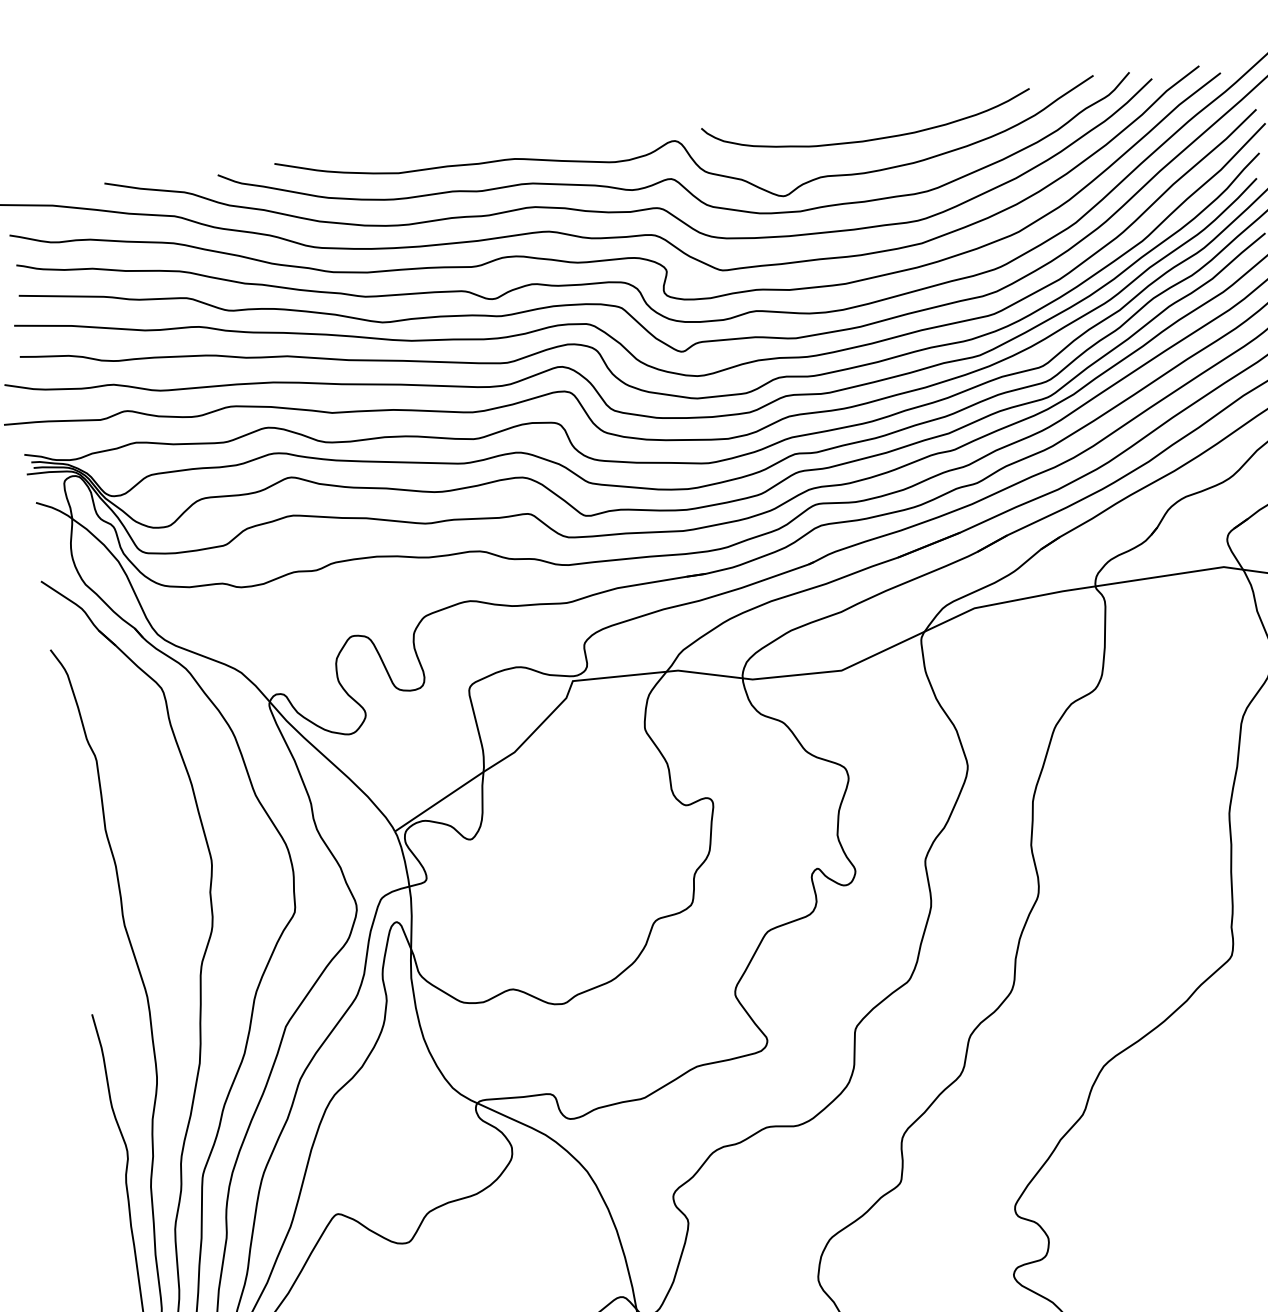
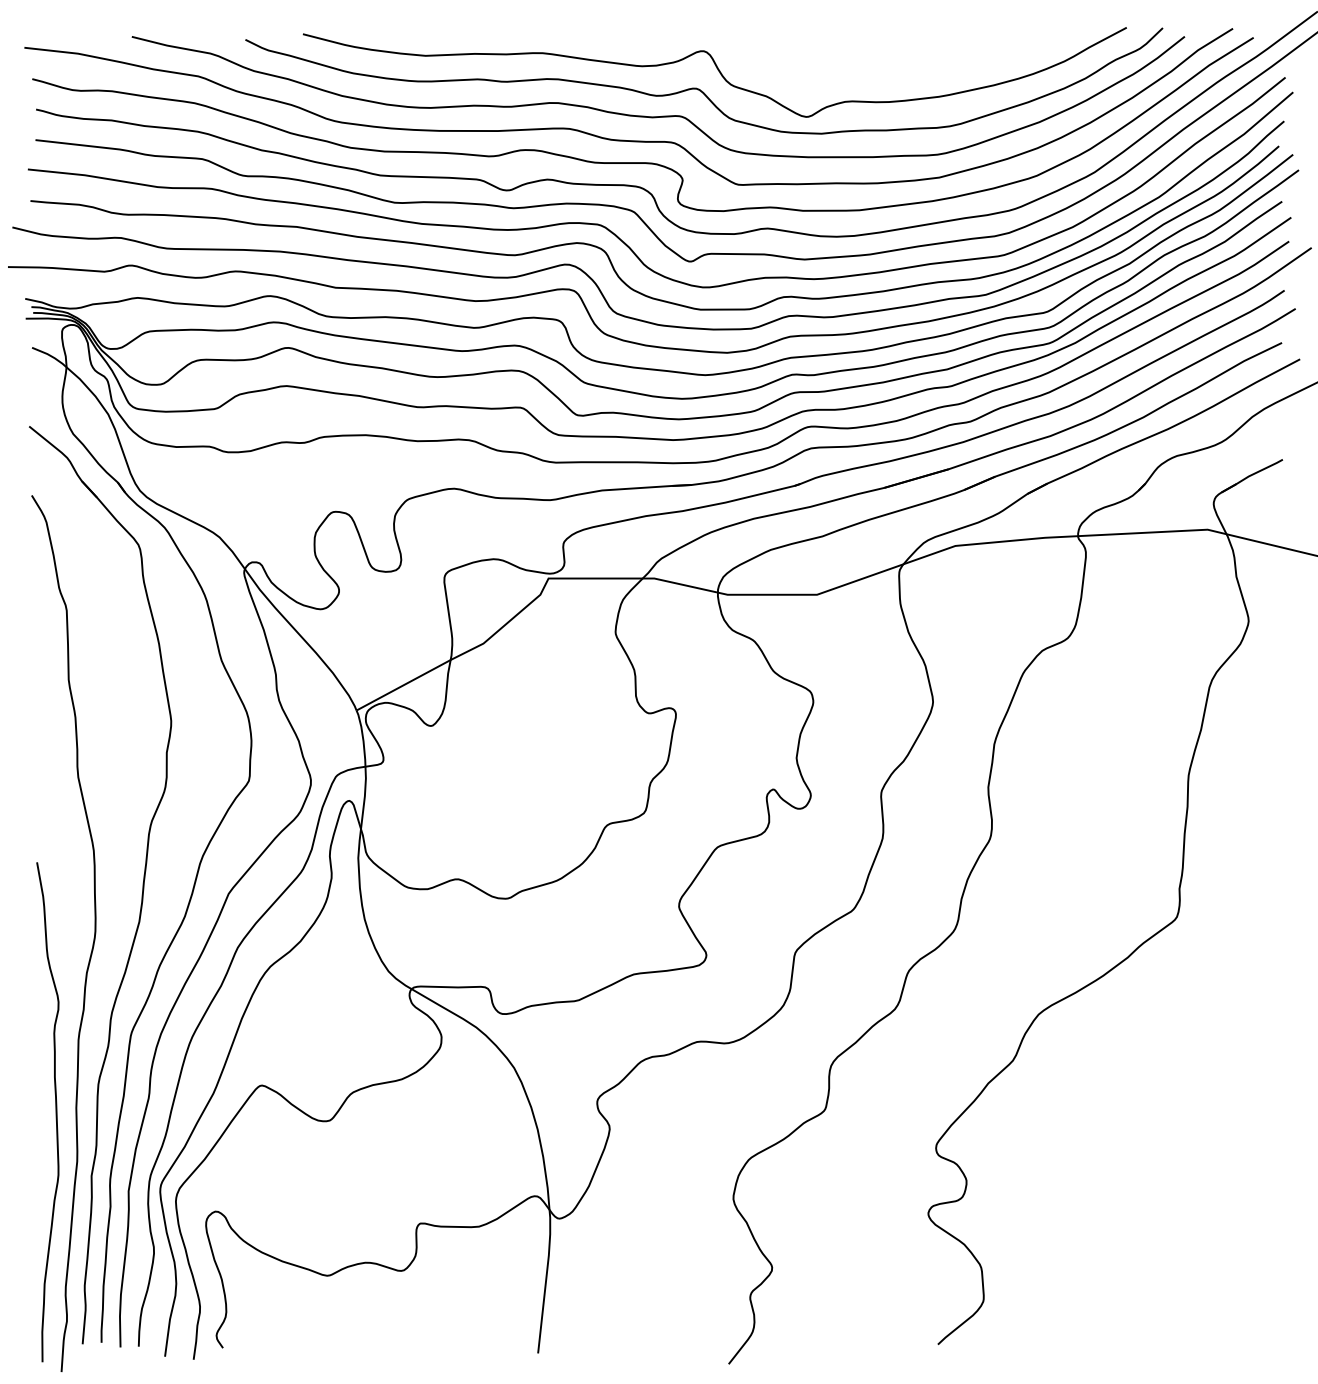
curve: (871, 138) -> (899, 68), removed

